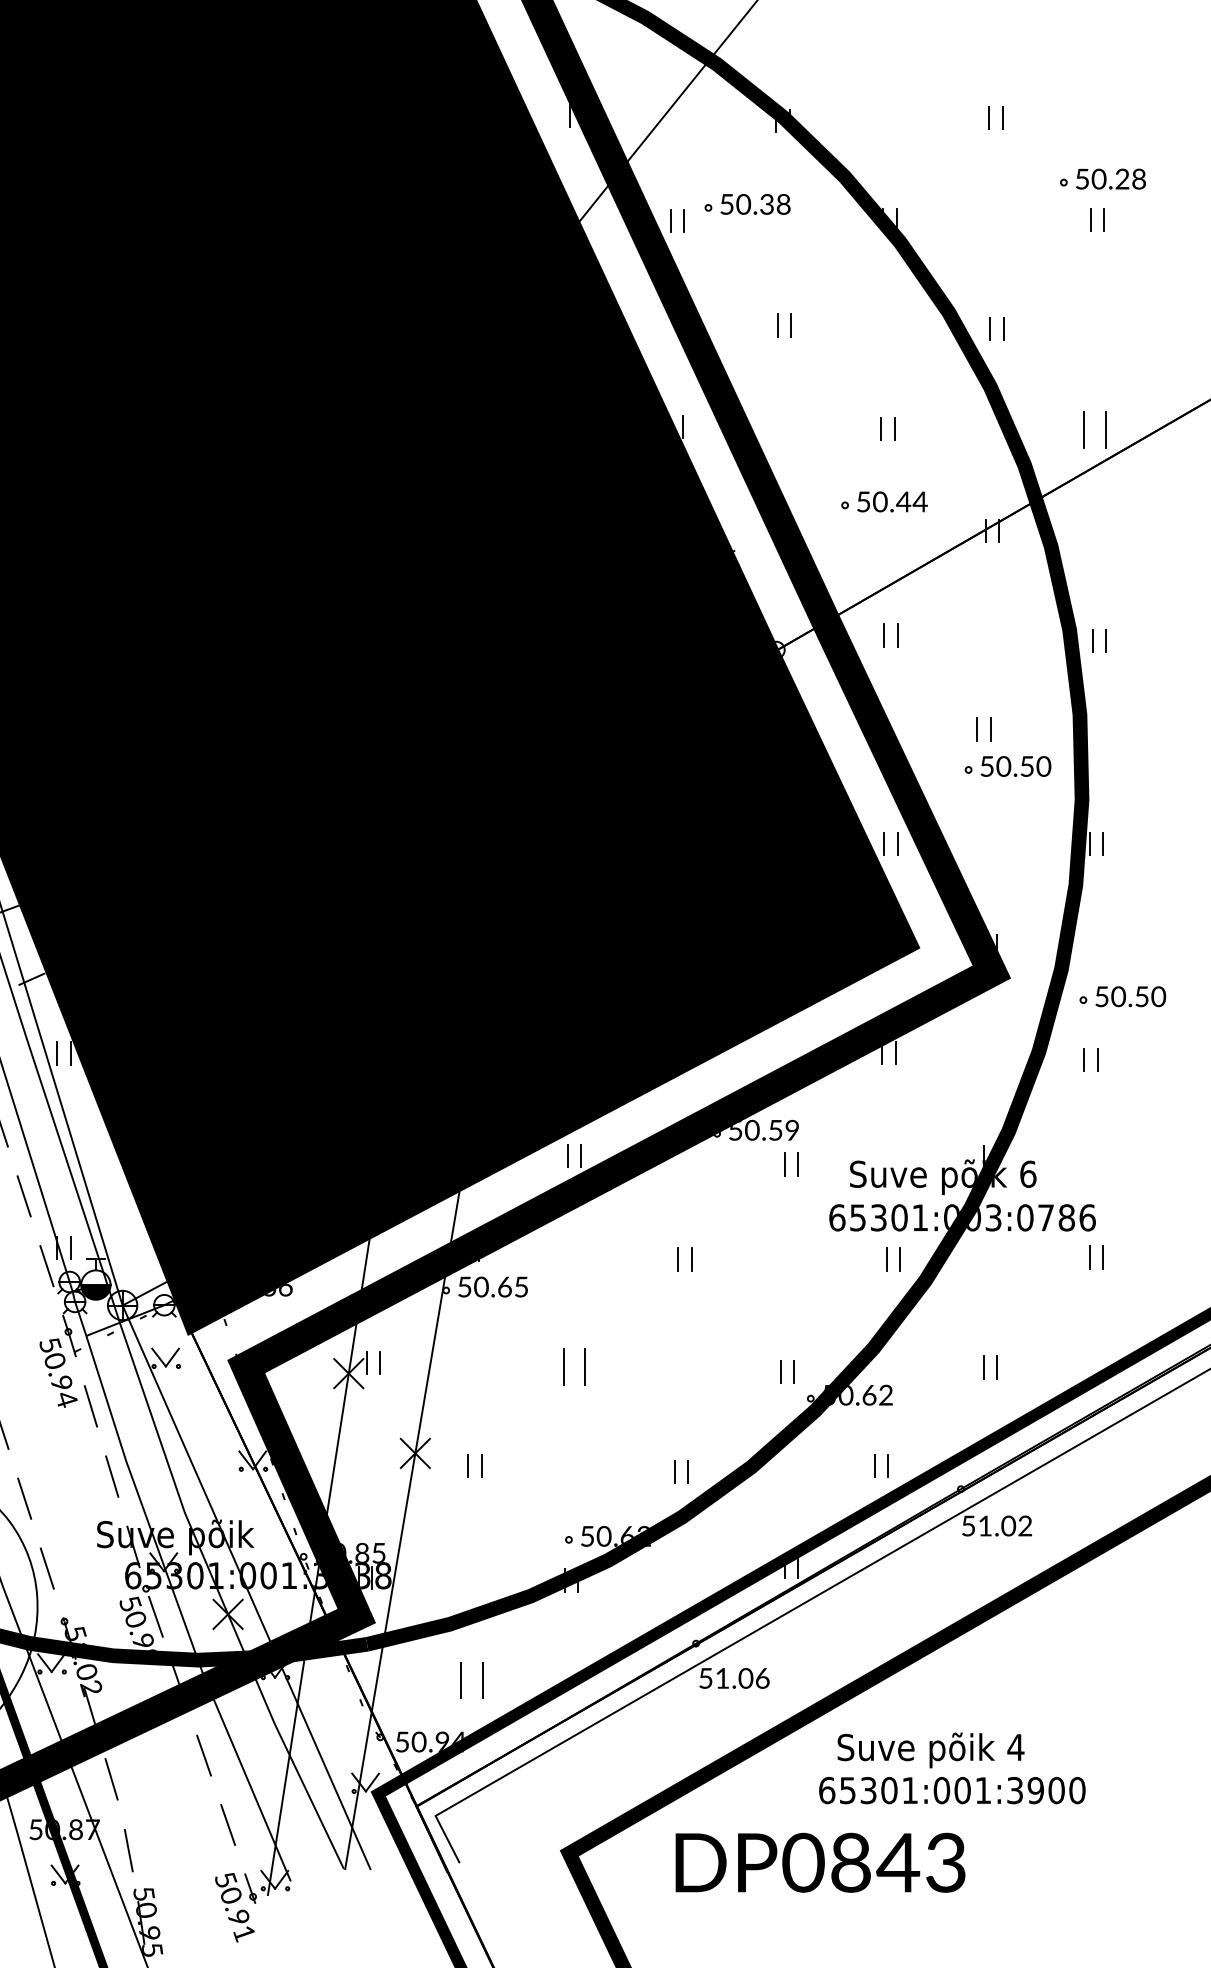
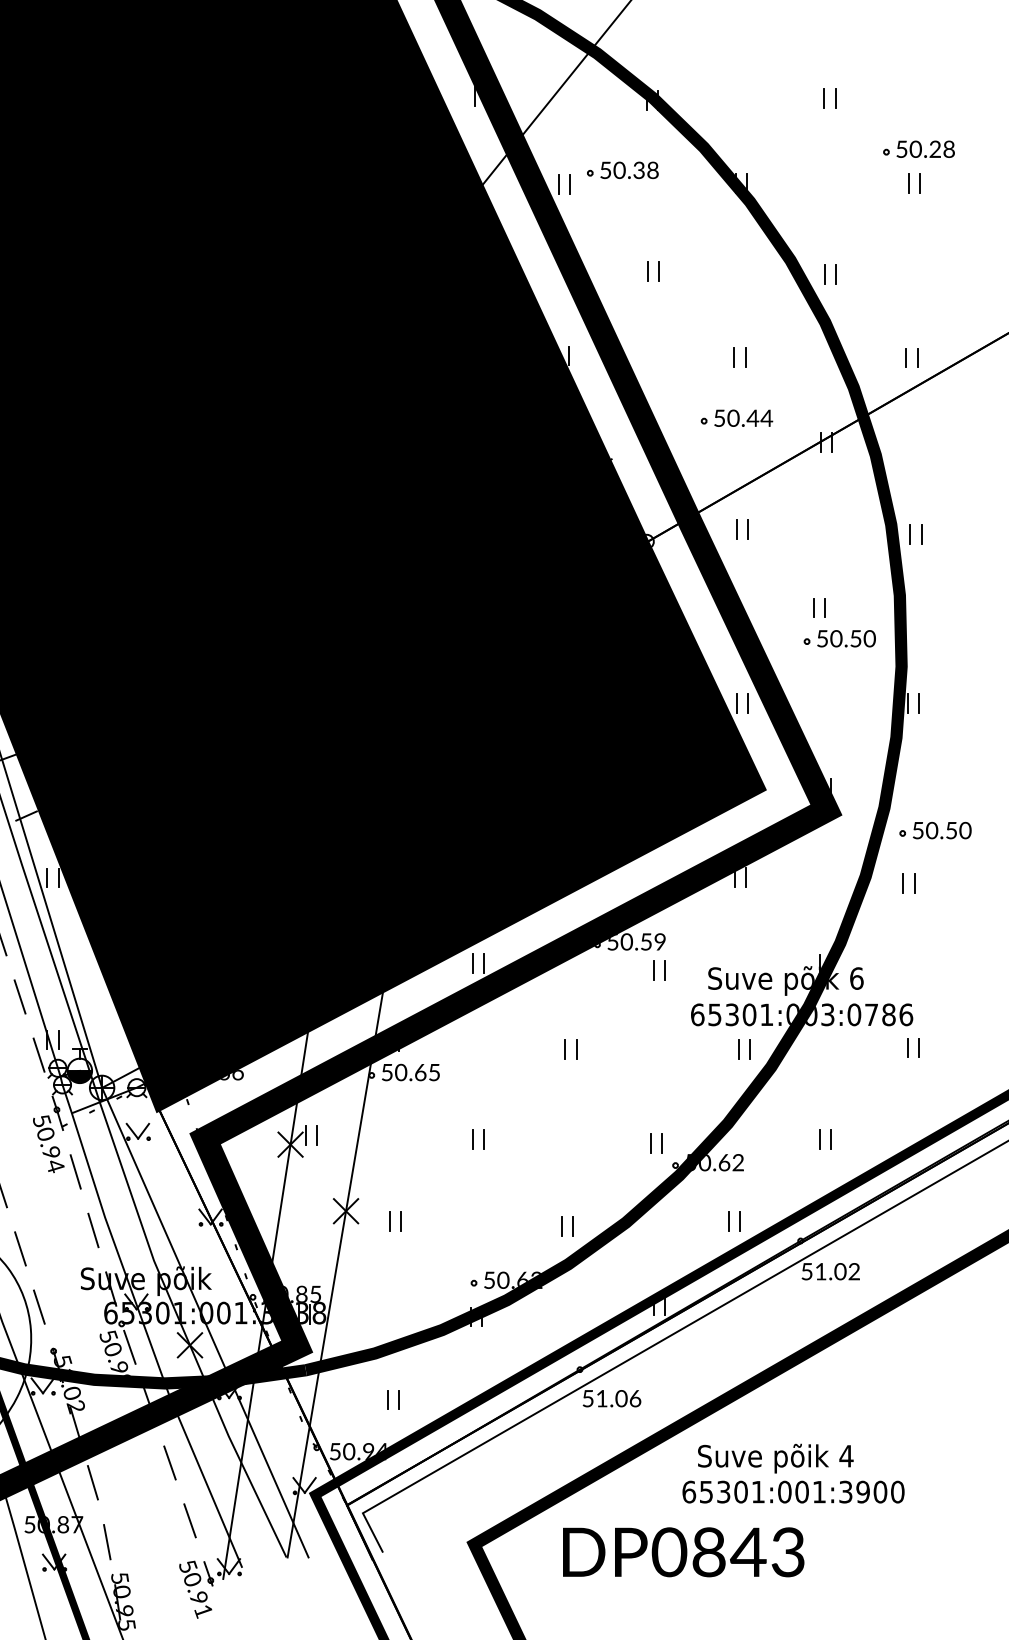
part: (1094, 429) -> (911, 357), size x0.62
part: (574, 1367) -> (478, 1139), size x0.62
part: (471, 1679) -> (392, 1399), size x0.62

